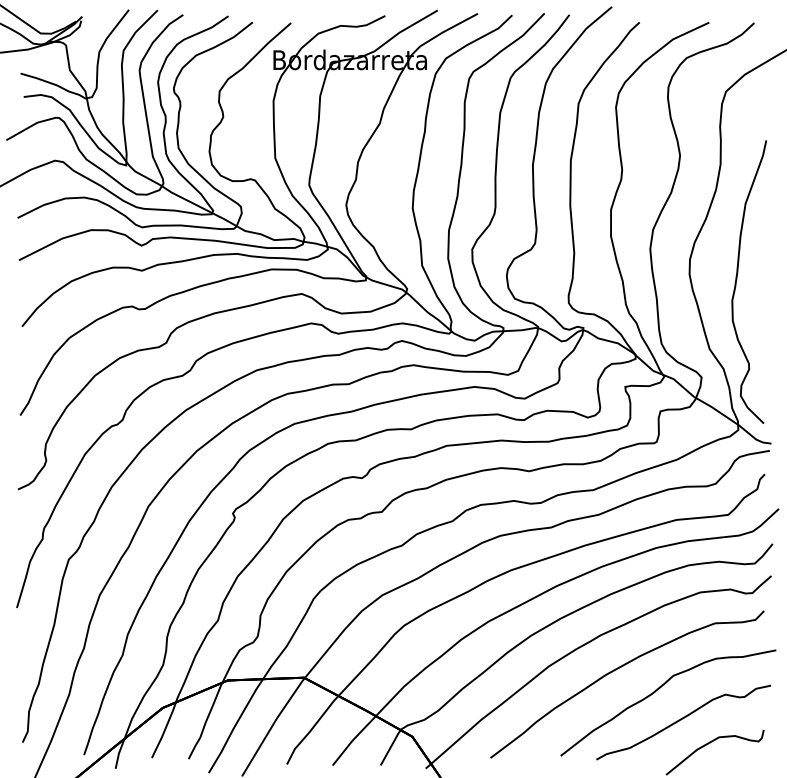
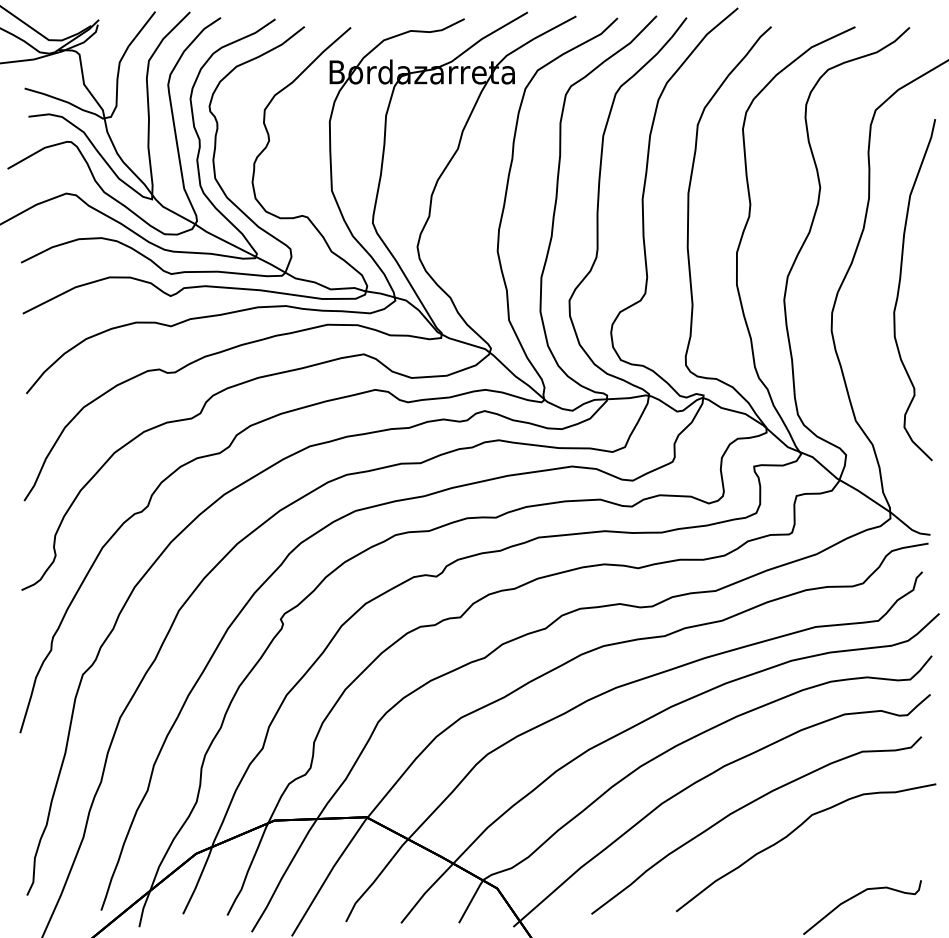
curve: (737, 278) -> (900, 285), moved
curve: (682, 719) -> (823, 867), removed

